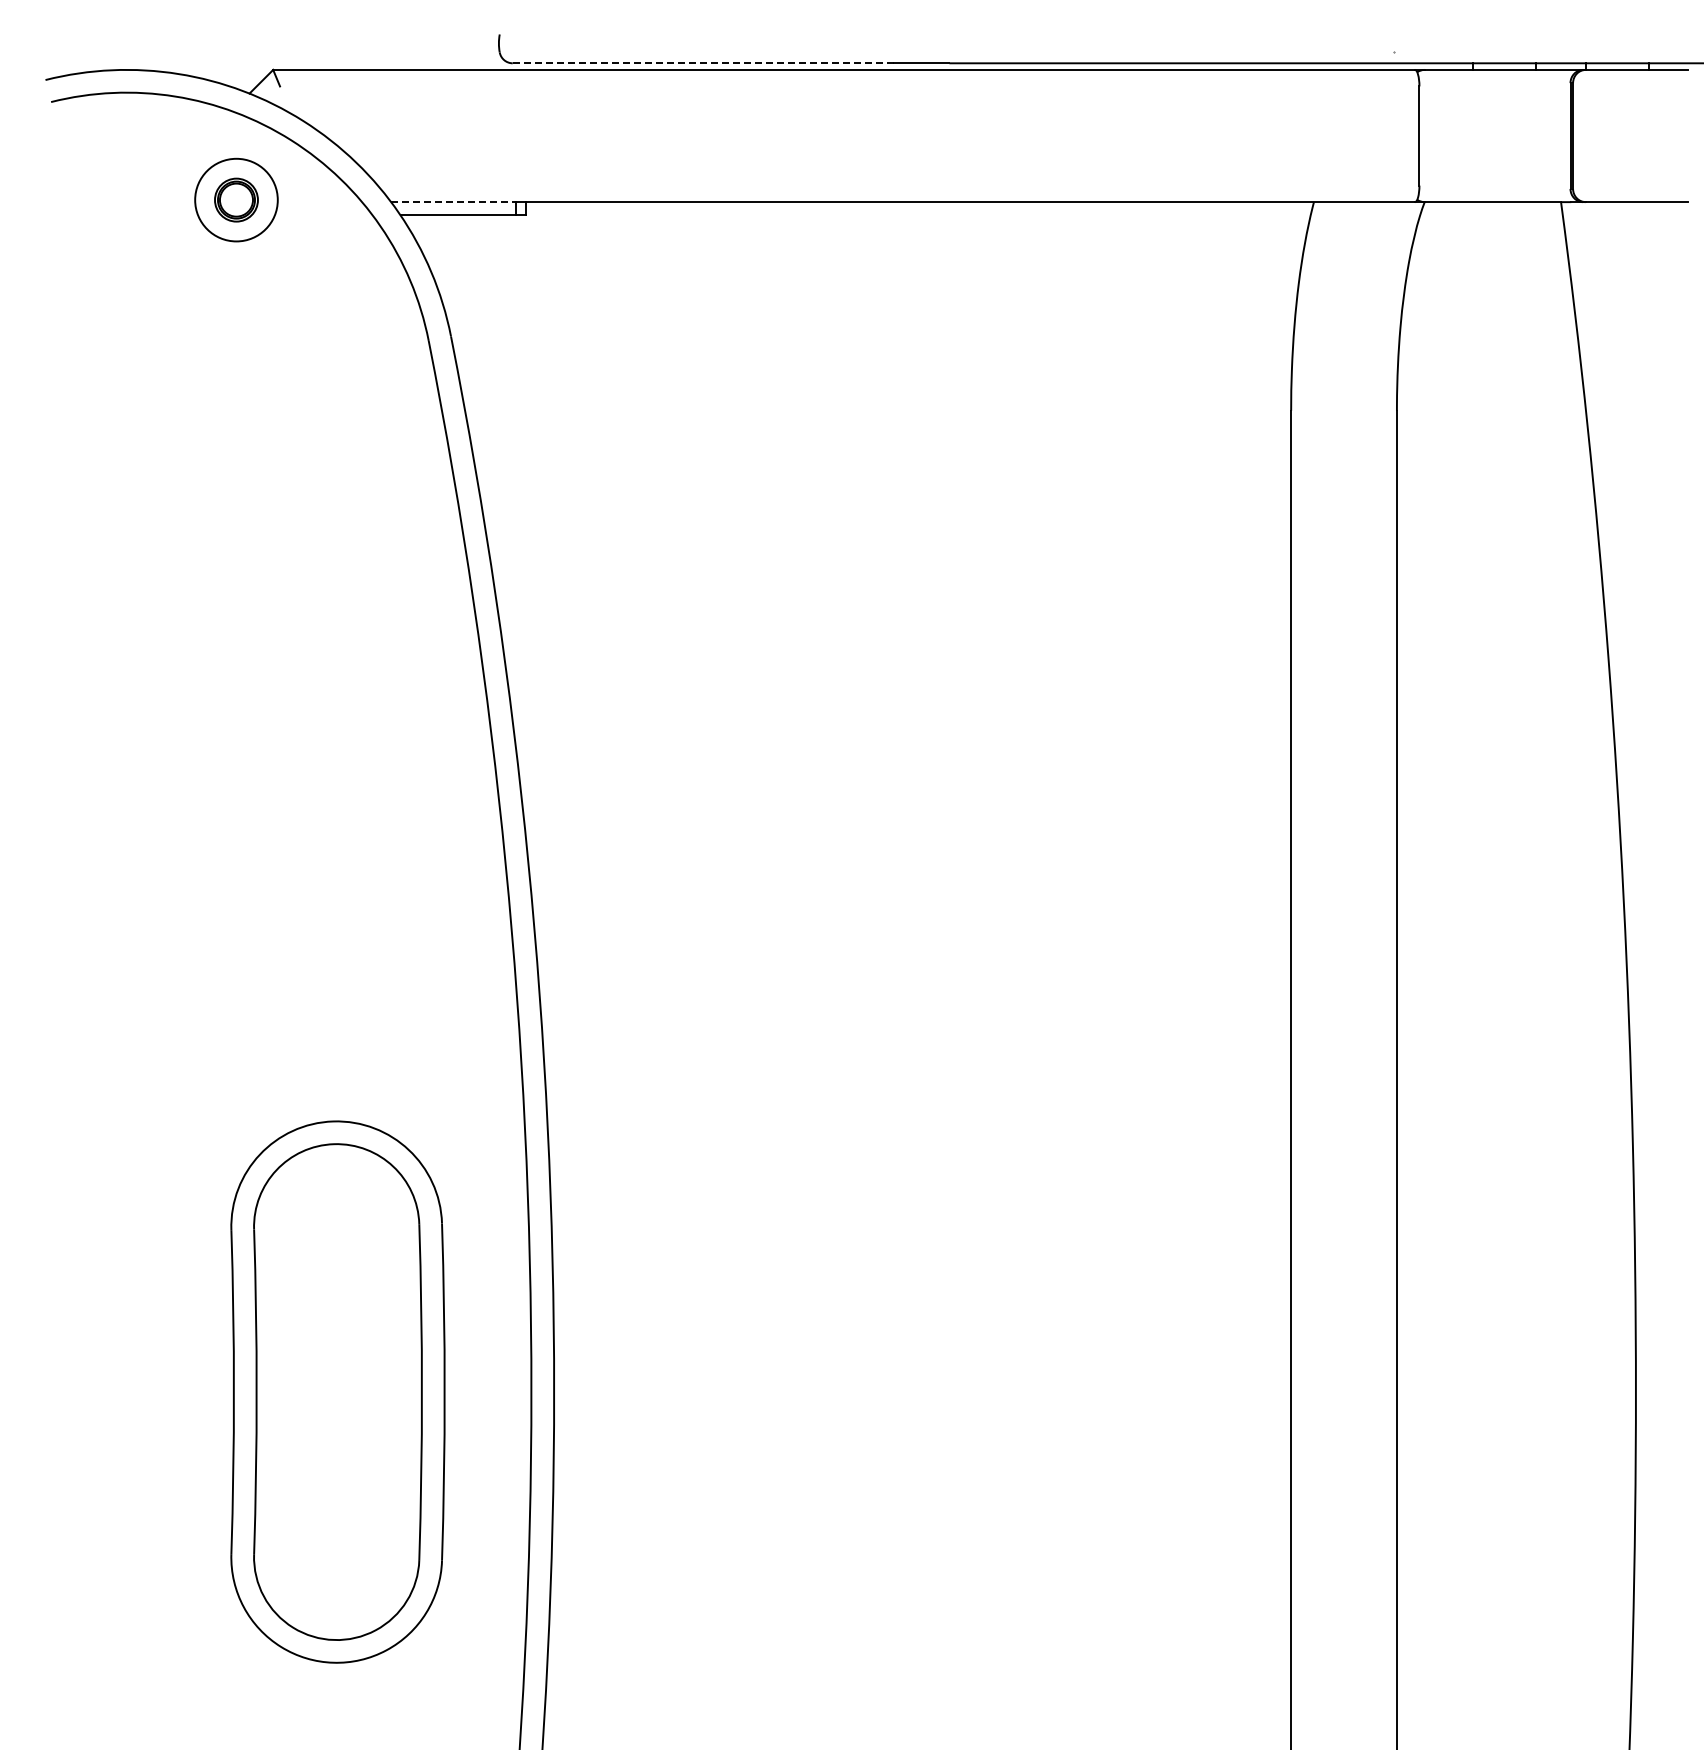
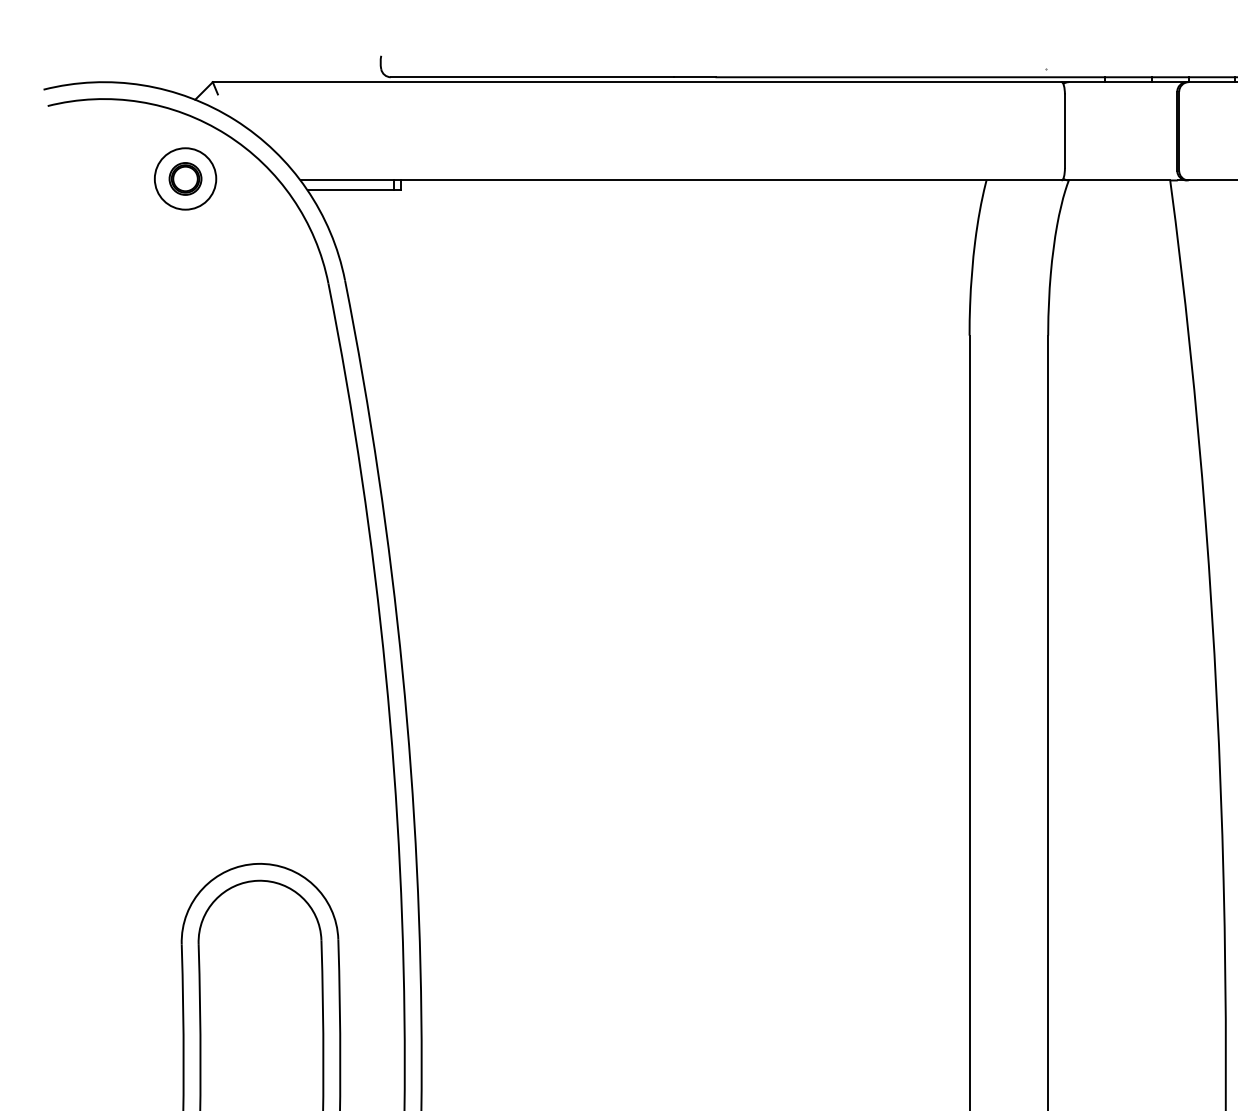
line: (703, 63) -> (532, 77), dashed -> solid
line: (453, 202) -> (346, 180), dashed -> solid

